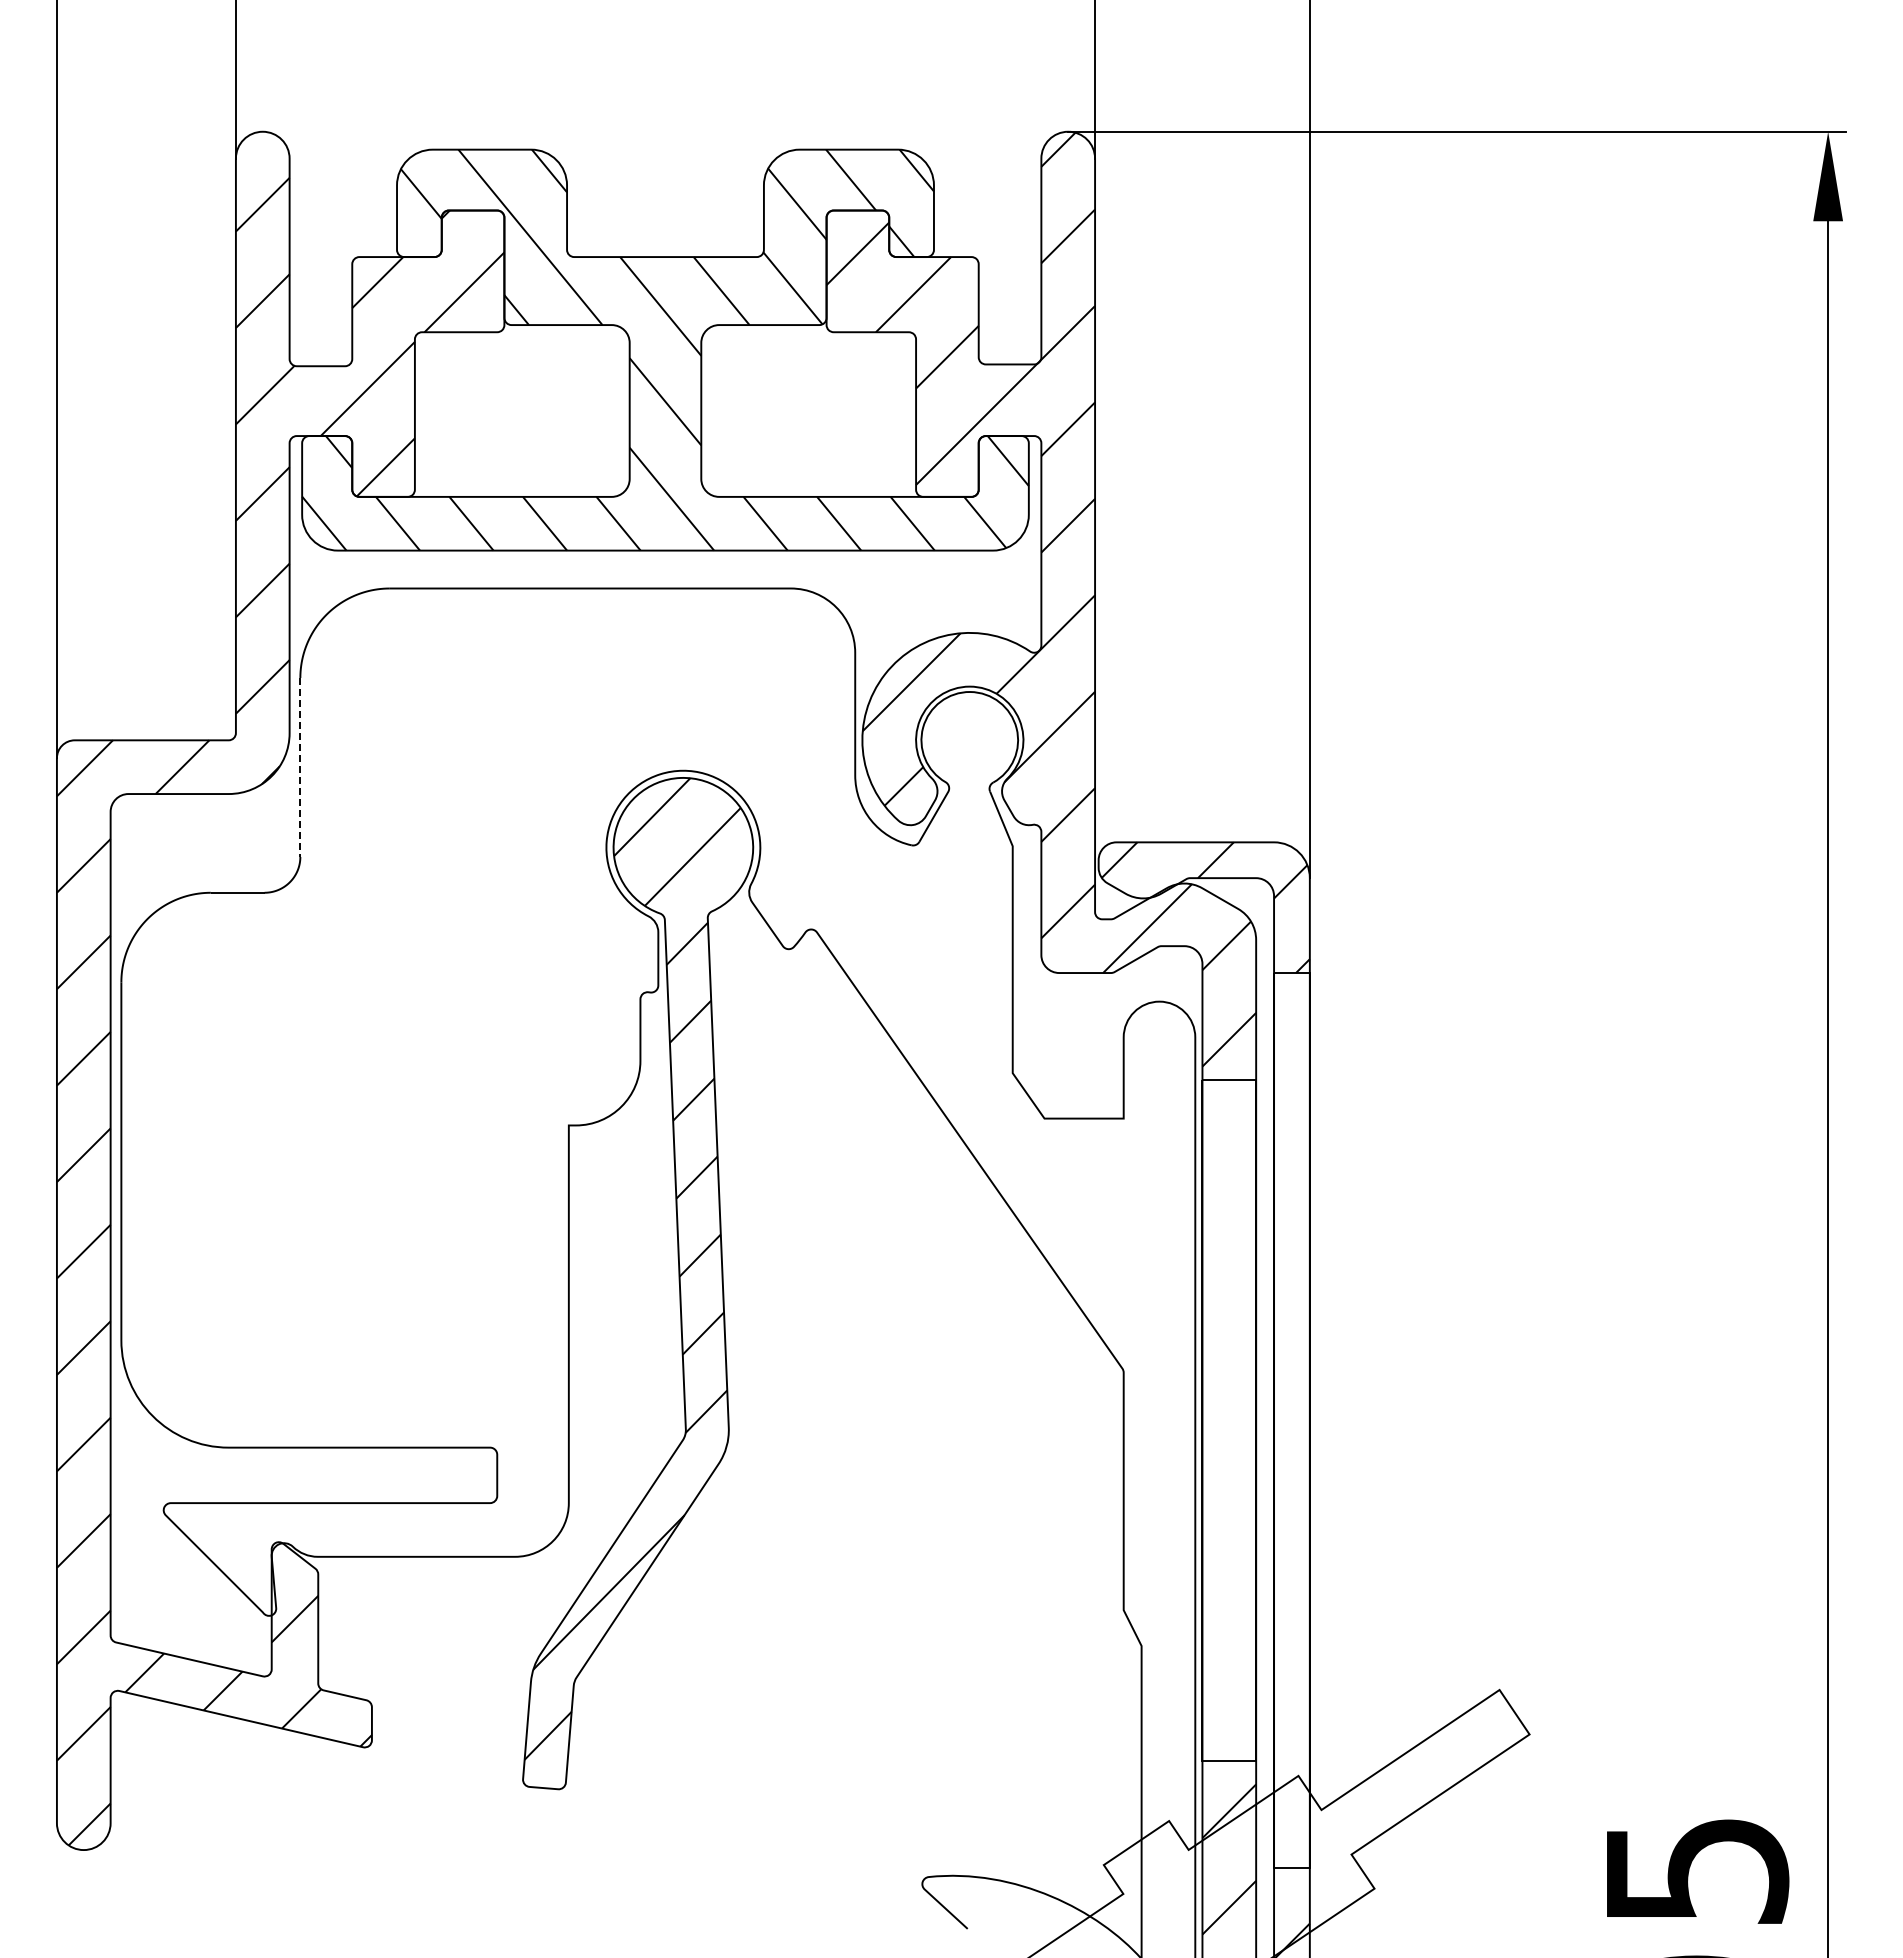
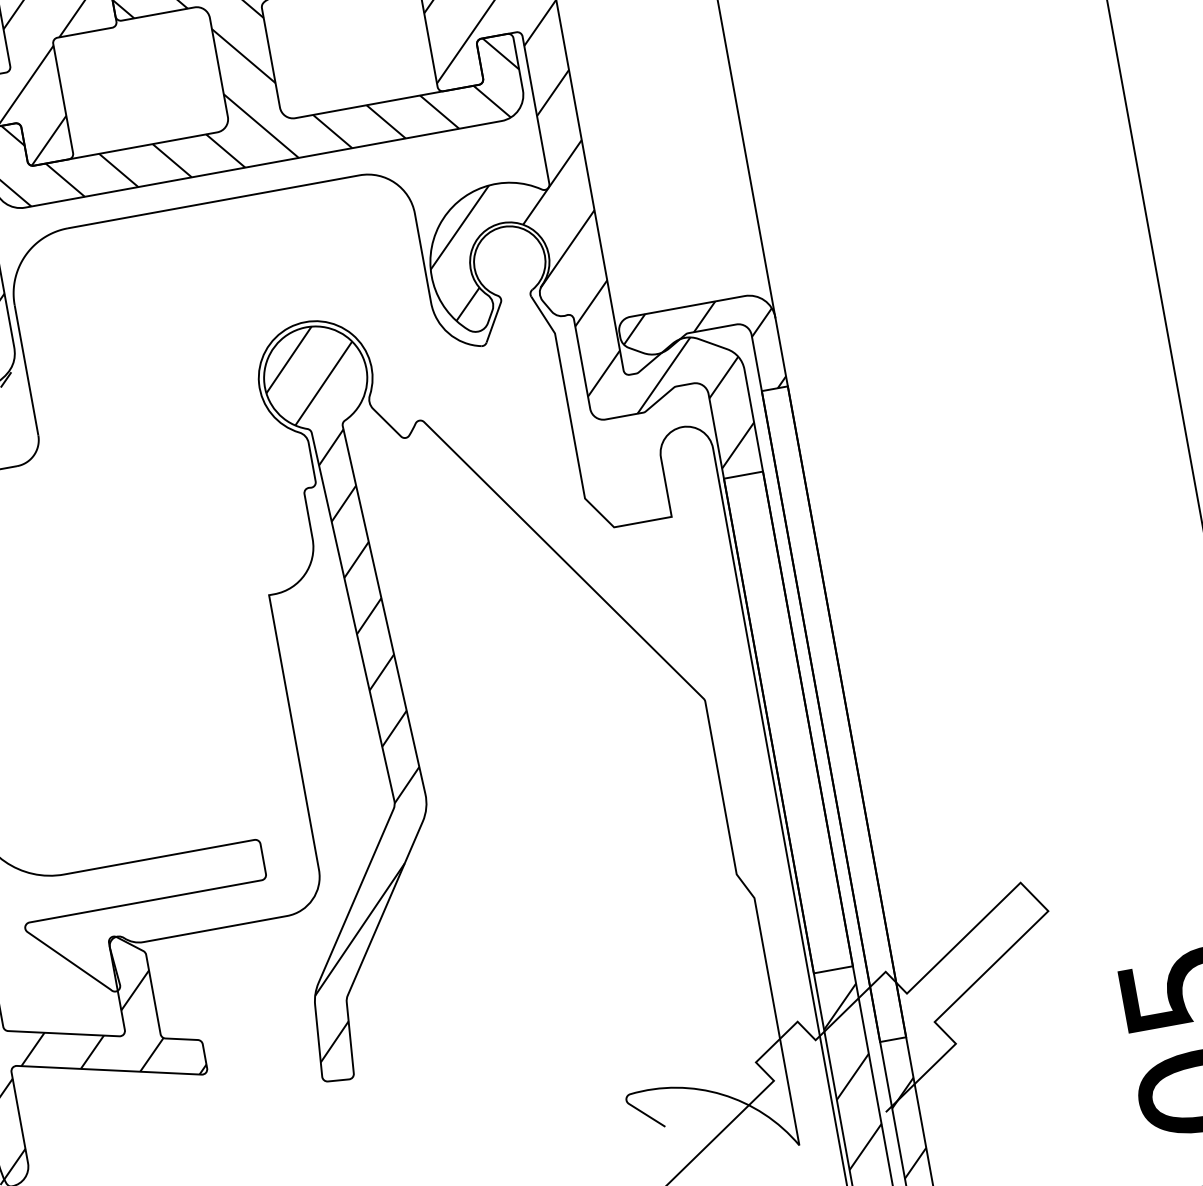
line: (300, 767) -> (26, 370), dashed -> solid

